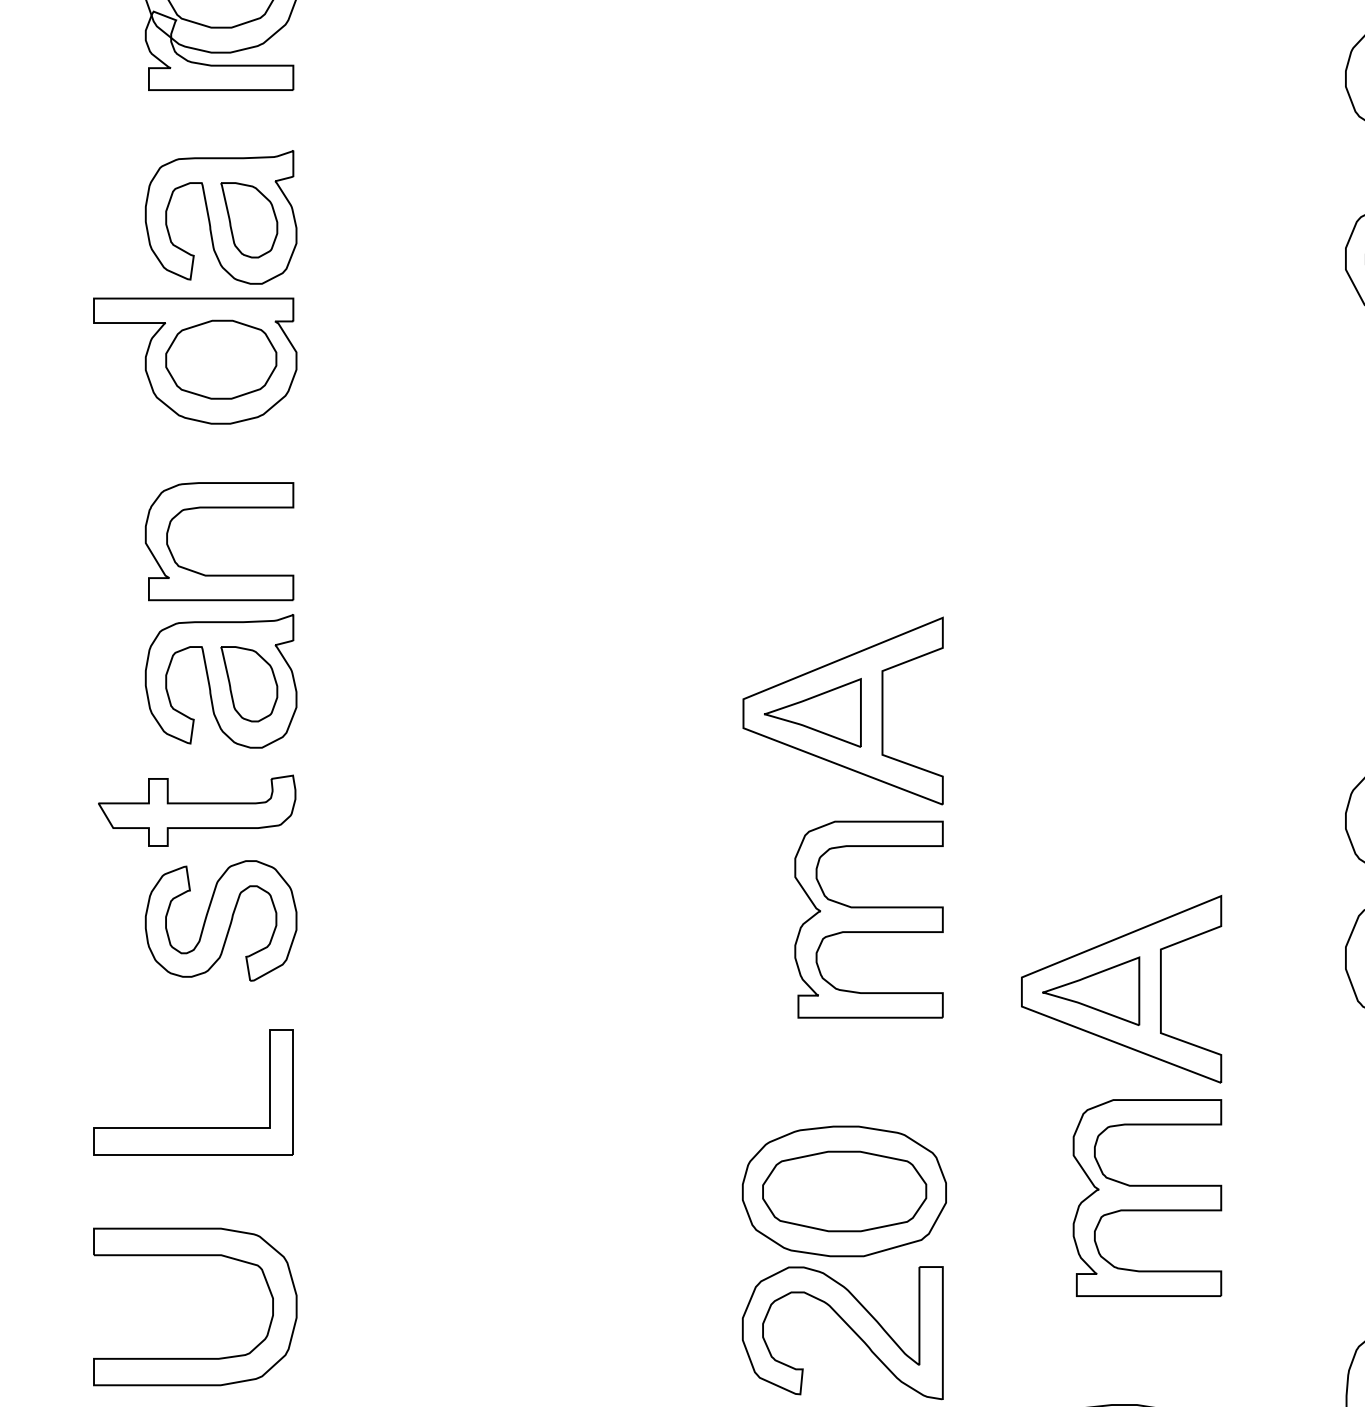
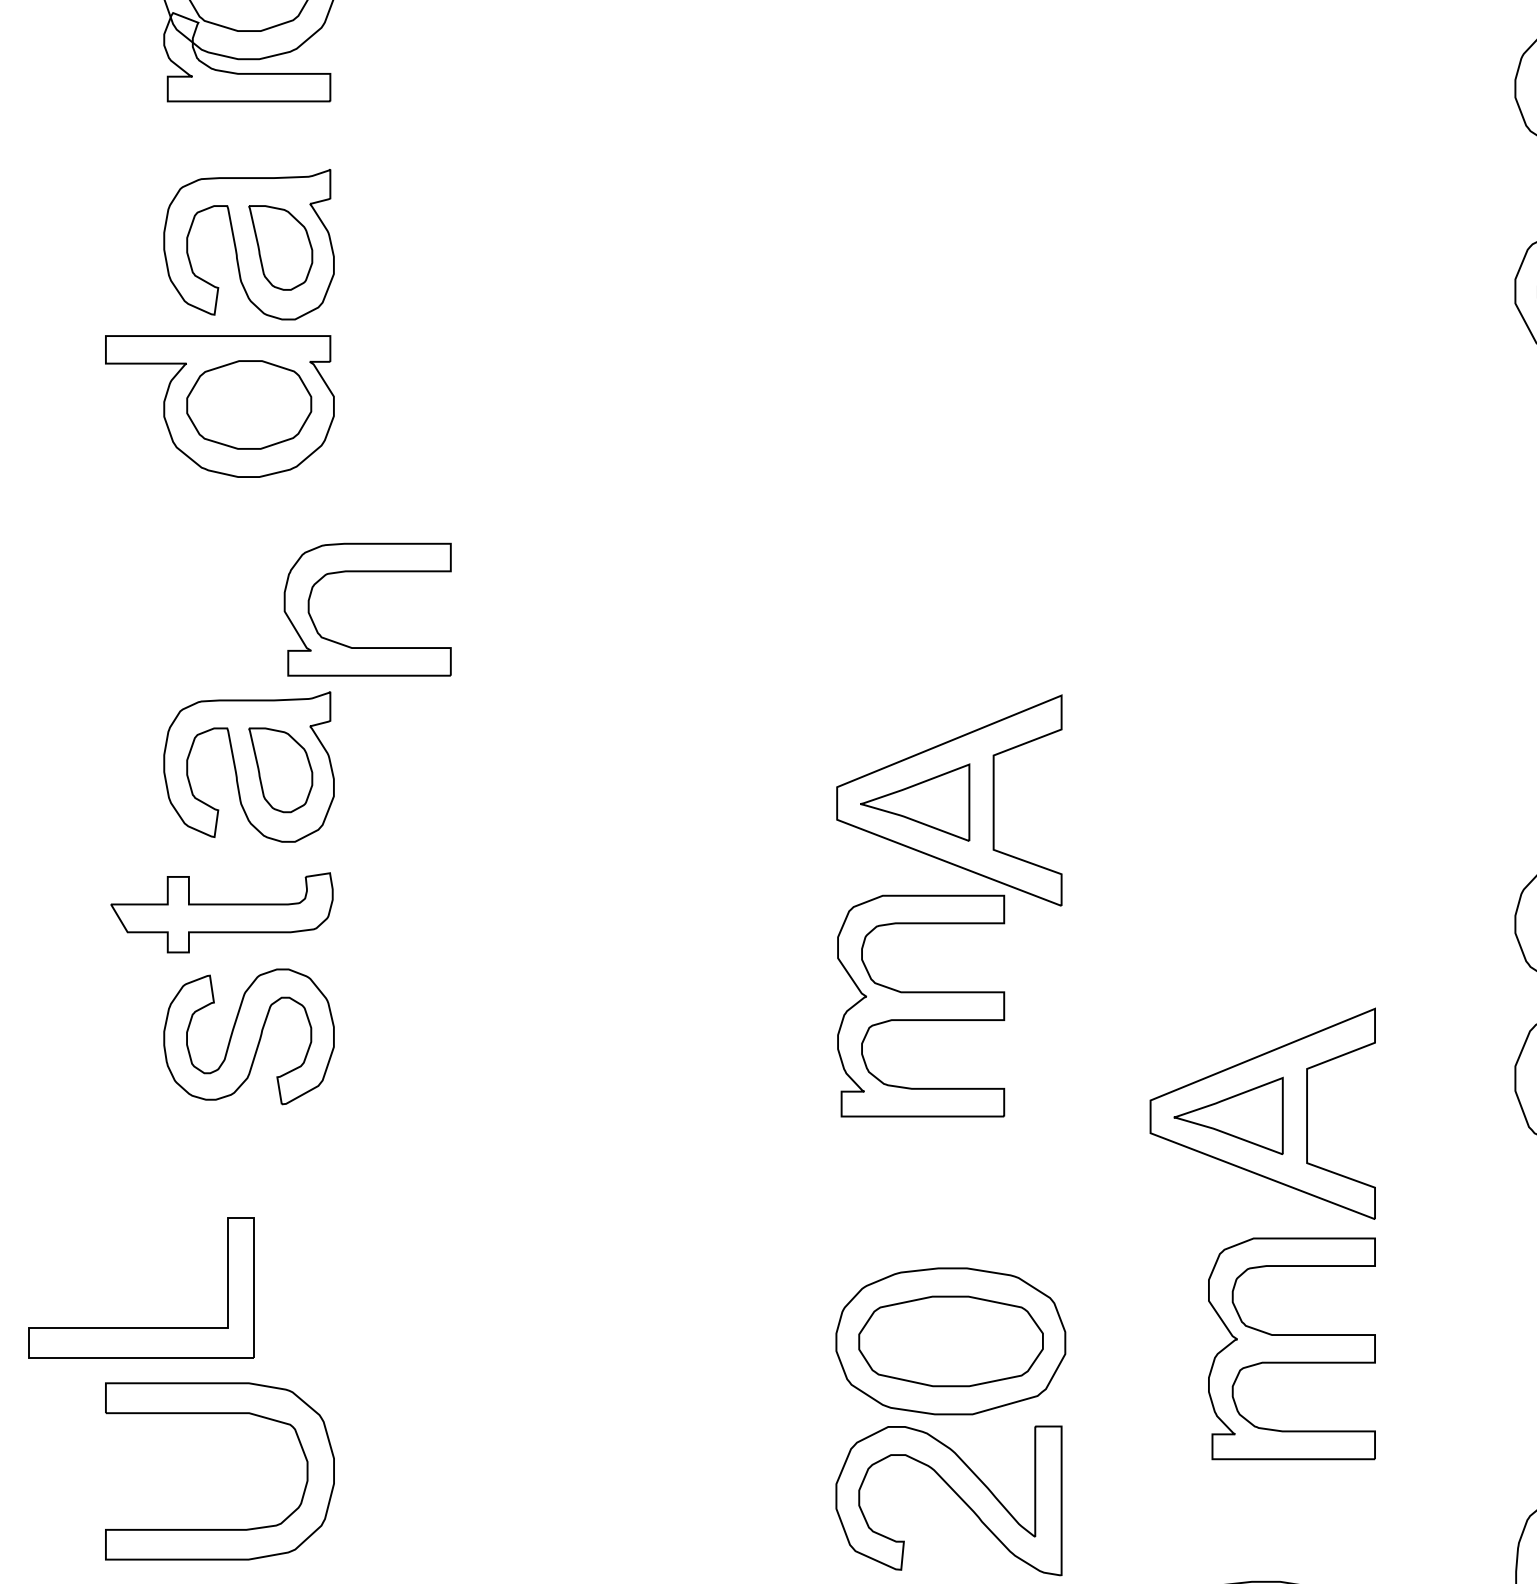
part: (219, 508) -> (367, 572), moved
part: (868, 919) -> (920, 1005), moved
part: (193, 1127) -> (141, 1326), moved

